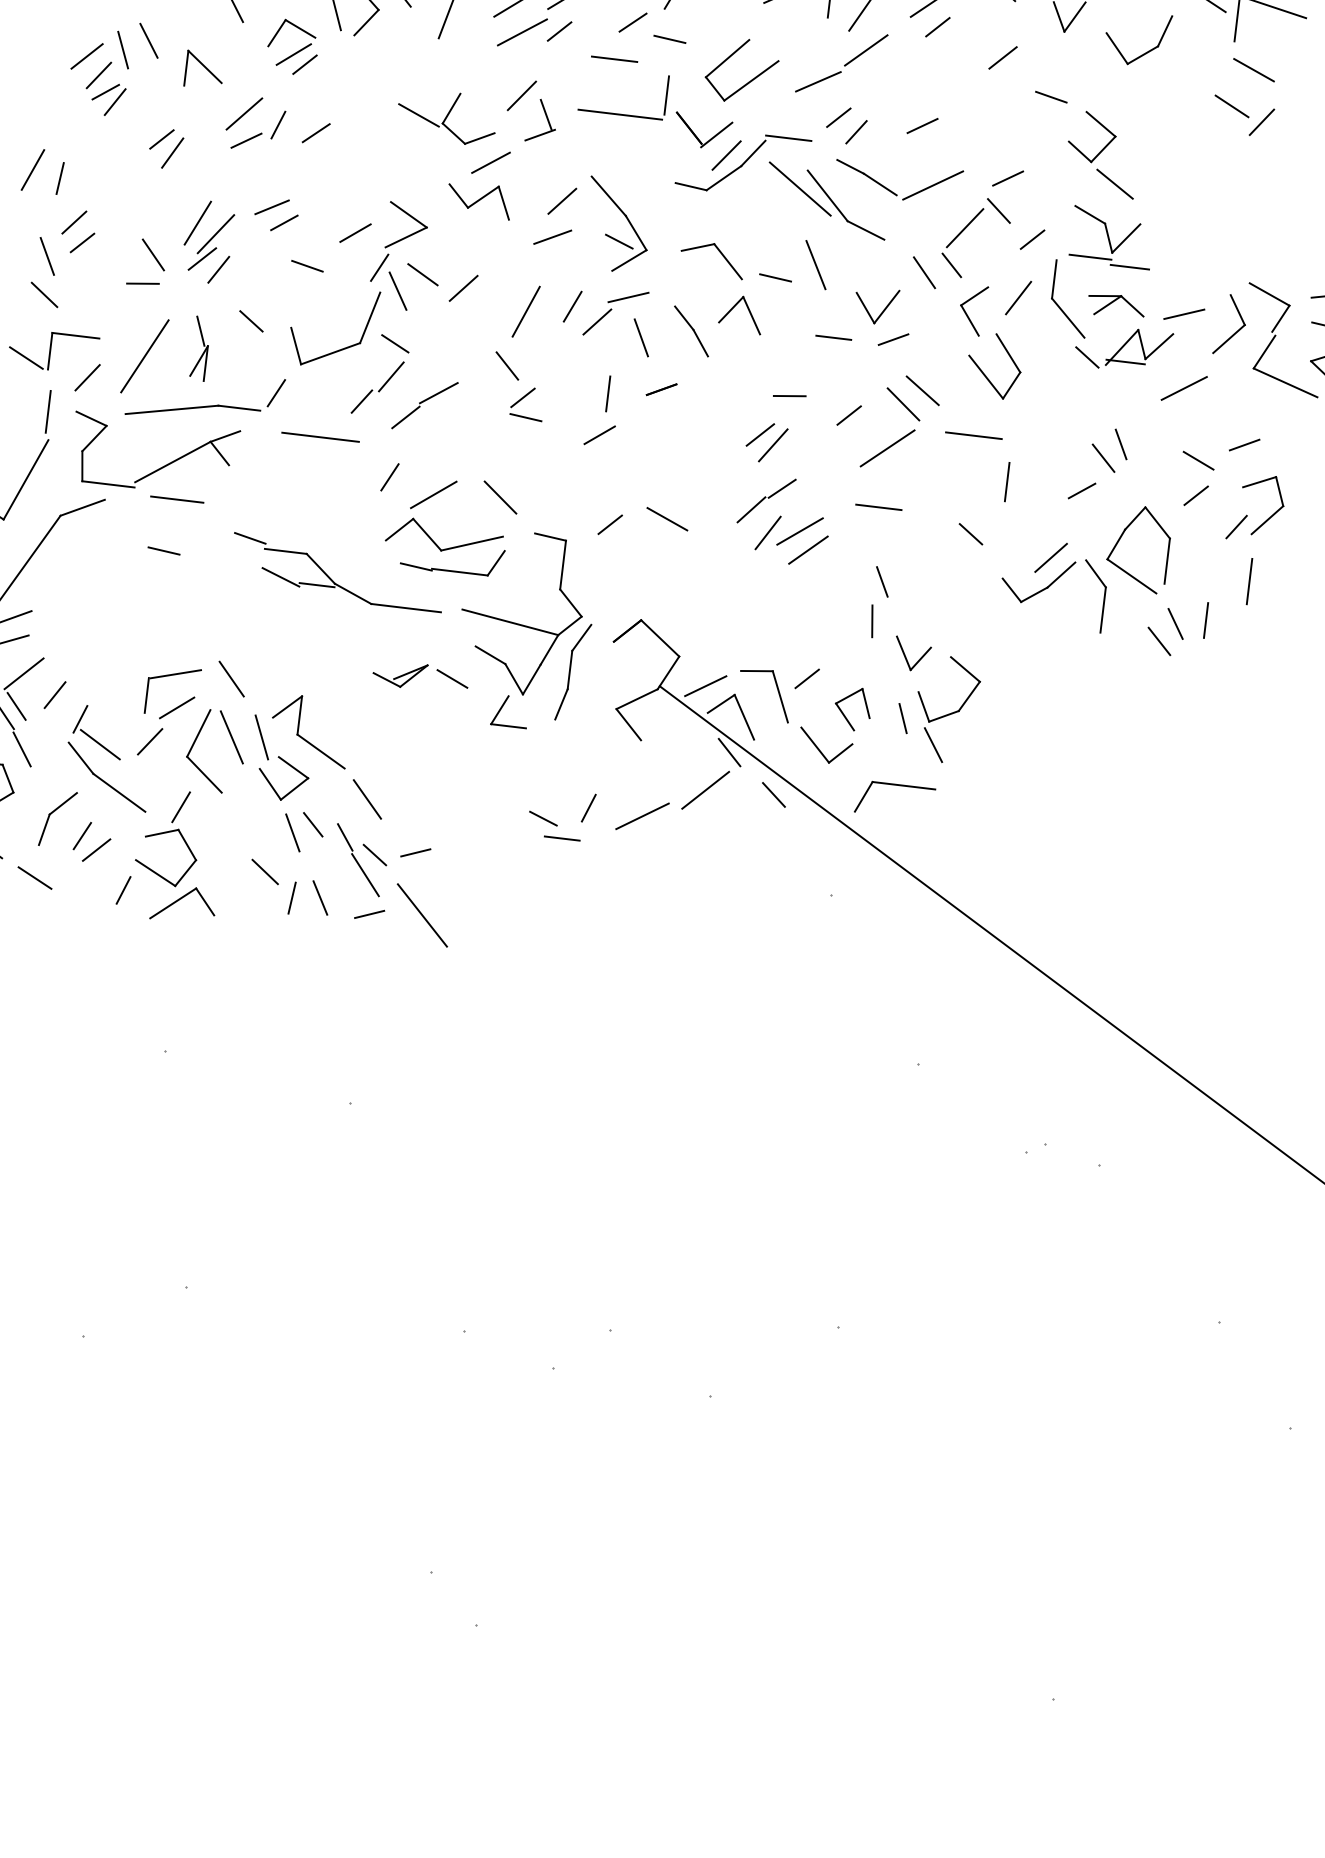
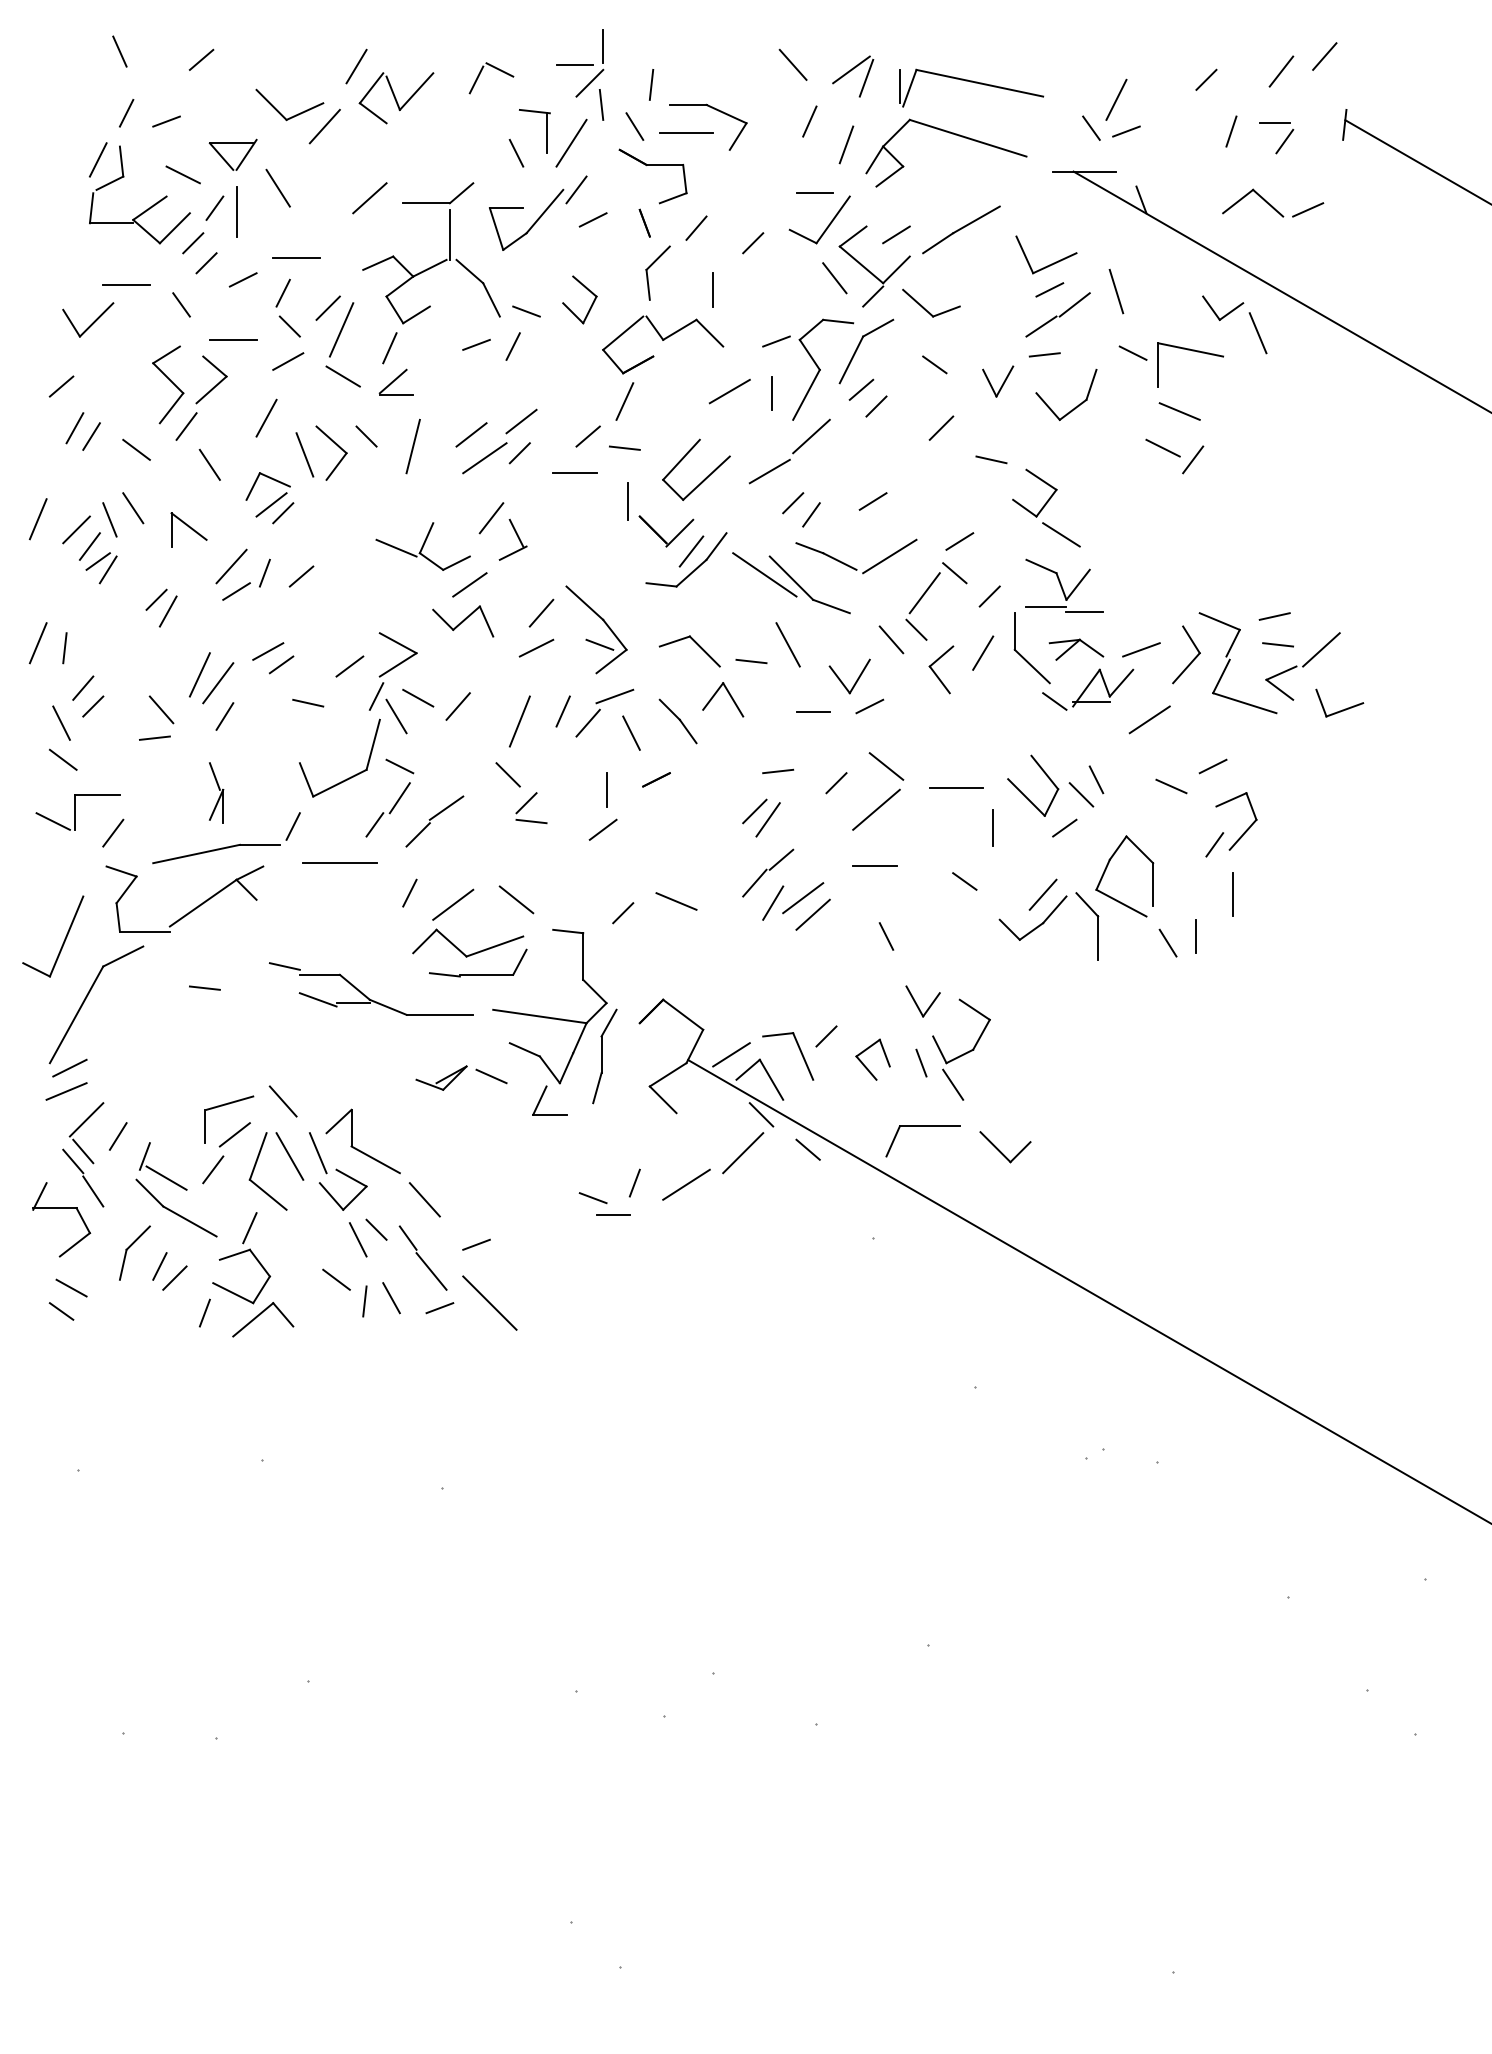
line: (47, 40) -> (37, 519), added
line: (620, 114) -> (586, 524), removed
line: (787, 138) -> (747, 528), removed
line: (201, 258) -> (207, 707), removed
line: (251, 321) -> (261, 761), removed
line: (144, 356) -> (164, 806), removed
part: (984, 373) -> (1024, 794), moved
line: (922, 390) -> (902, 751), removed
line: (47, 411) -> (79, 869), removed
line: (1196, 495) -> (1173, 819), removed
line: (177, 499) -> (211, 938), removed
line: (872, 620) -> (881, 974), removed
line: (1159, 641) -> (1154, 961), removed
part: (825, 746) -> (1005, 1147), moved
line: (374, 855) -> (437, 1251), removed
line: (34, 878) -> (119, 1311), removed

